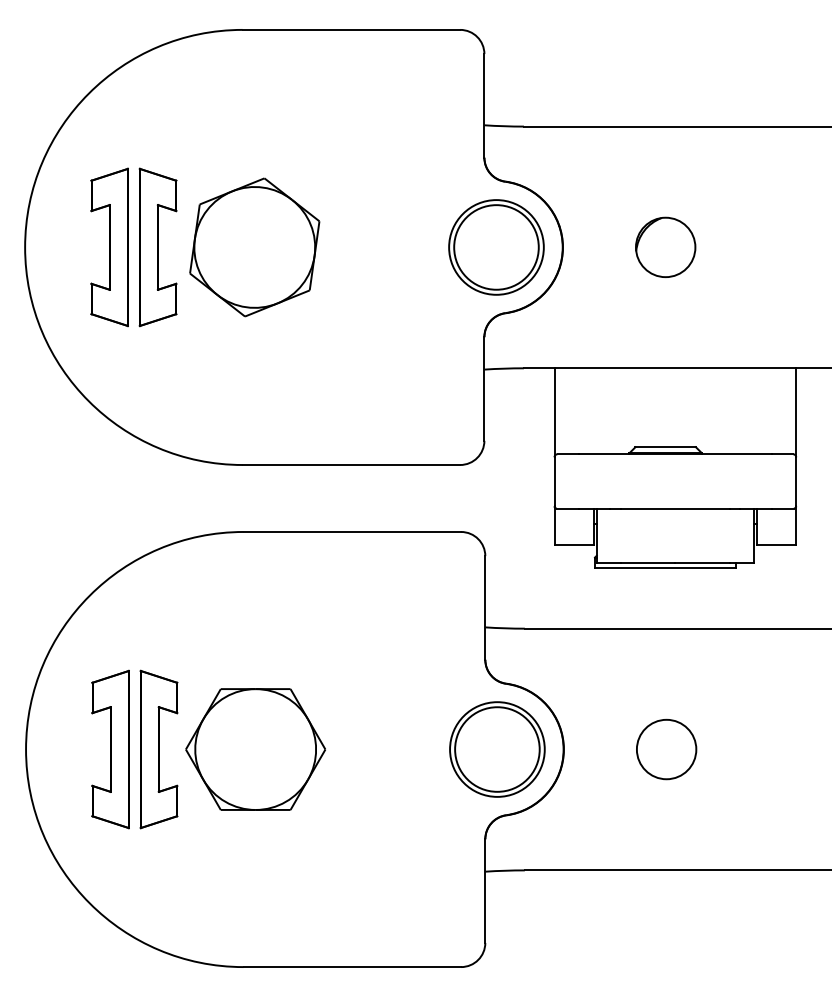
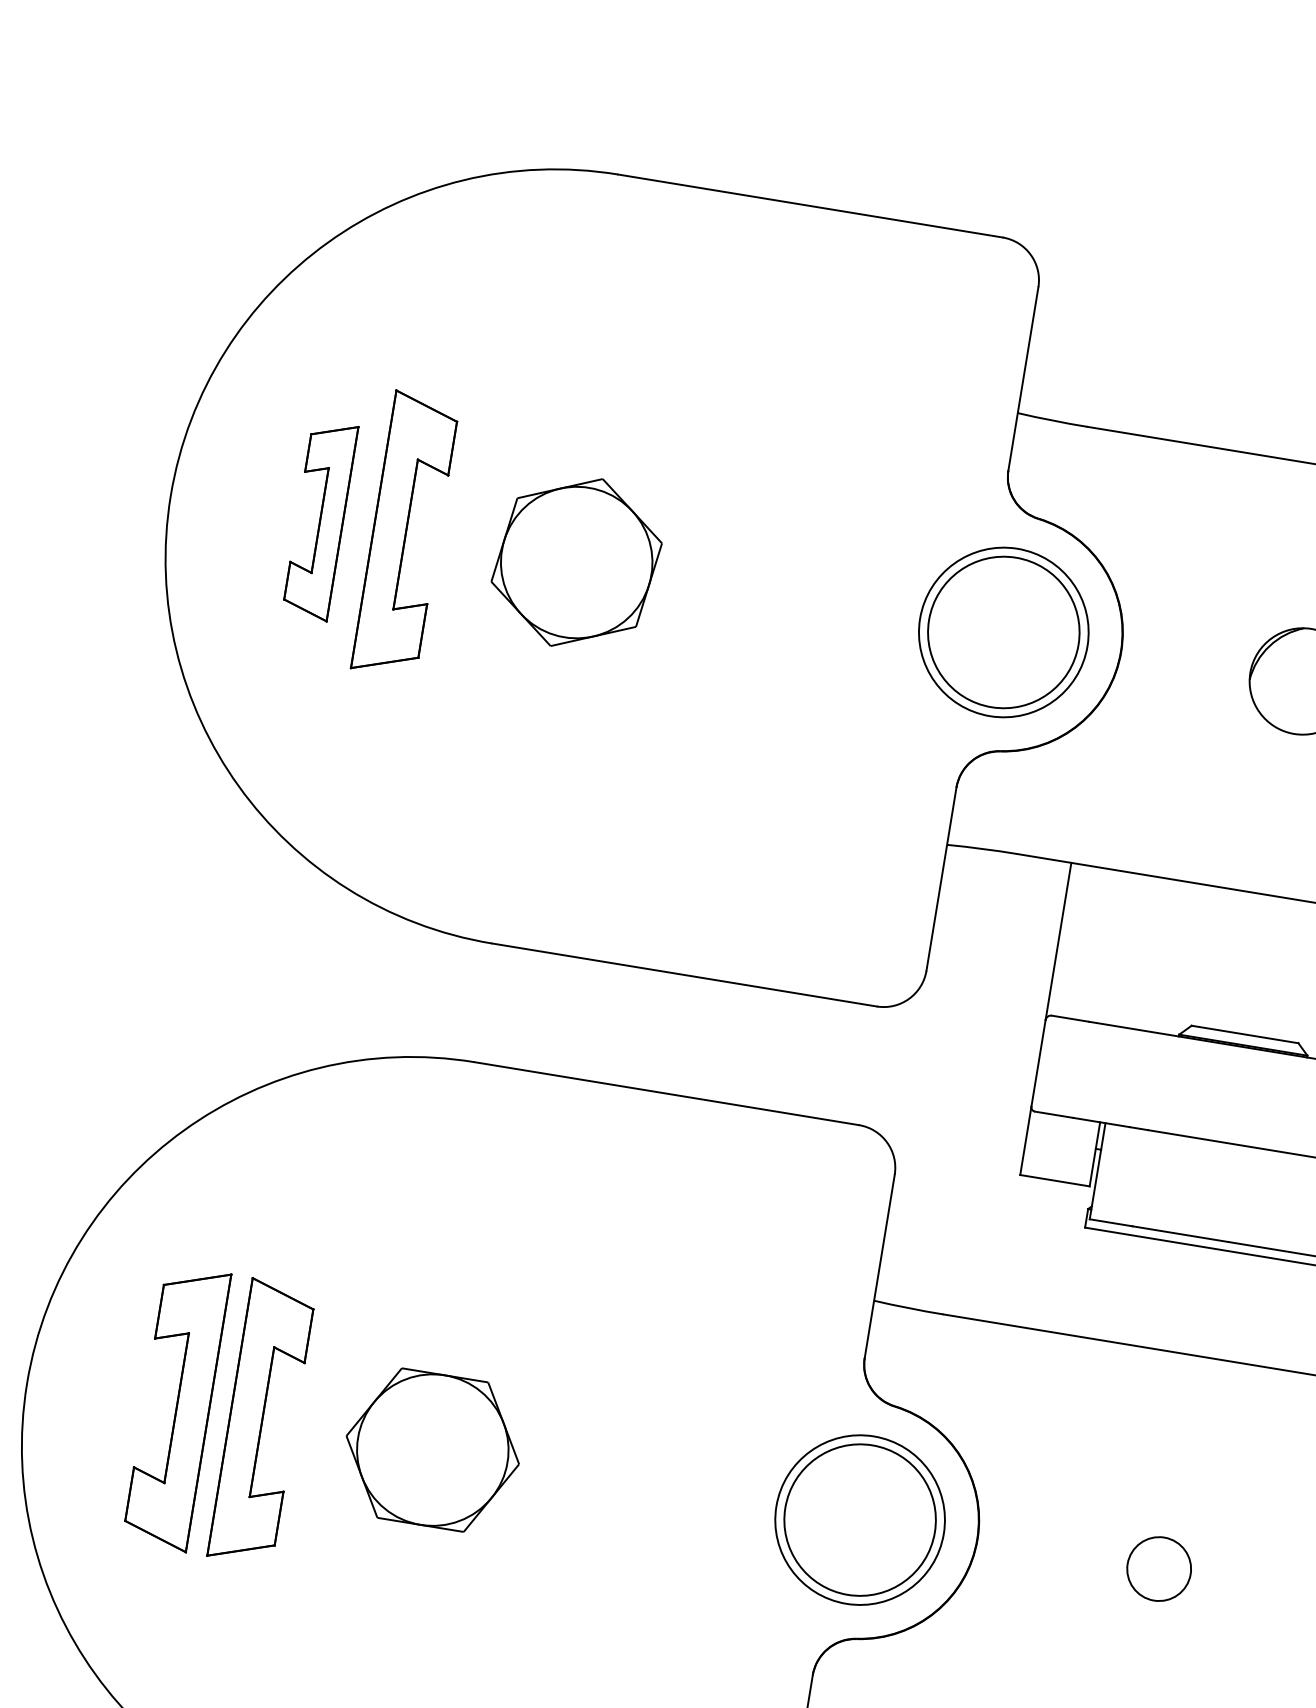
part: (109, 247) -> (319, 520), size x0.7
part: (254, 247) -> (576, 562), size x0.7
part: (255, 749) -> (432, 1450), size x0.7
circle: (666, 749) -> (1158, 1568), size x0.6

